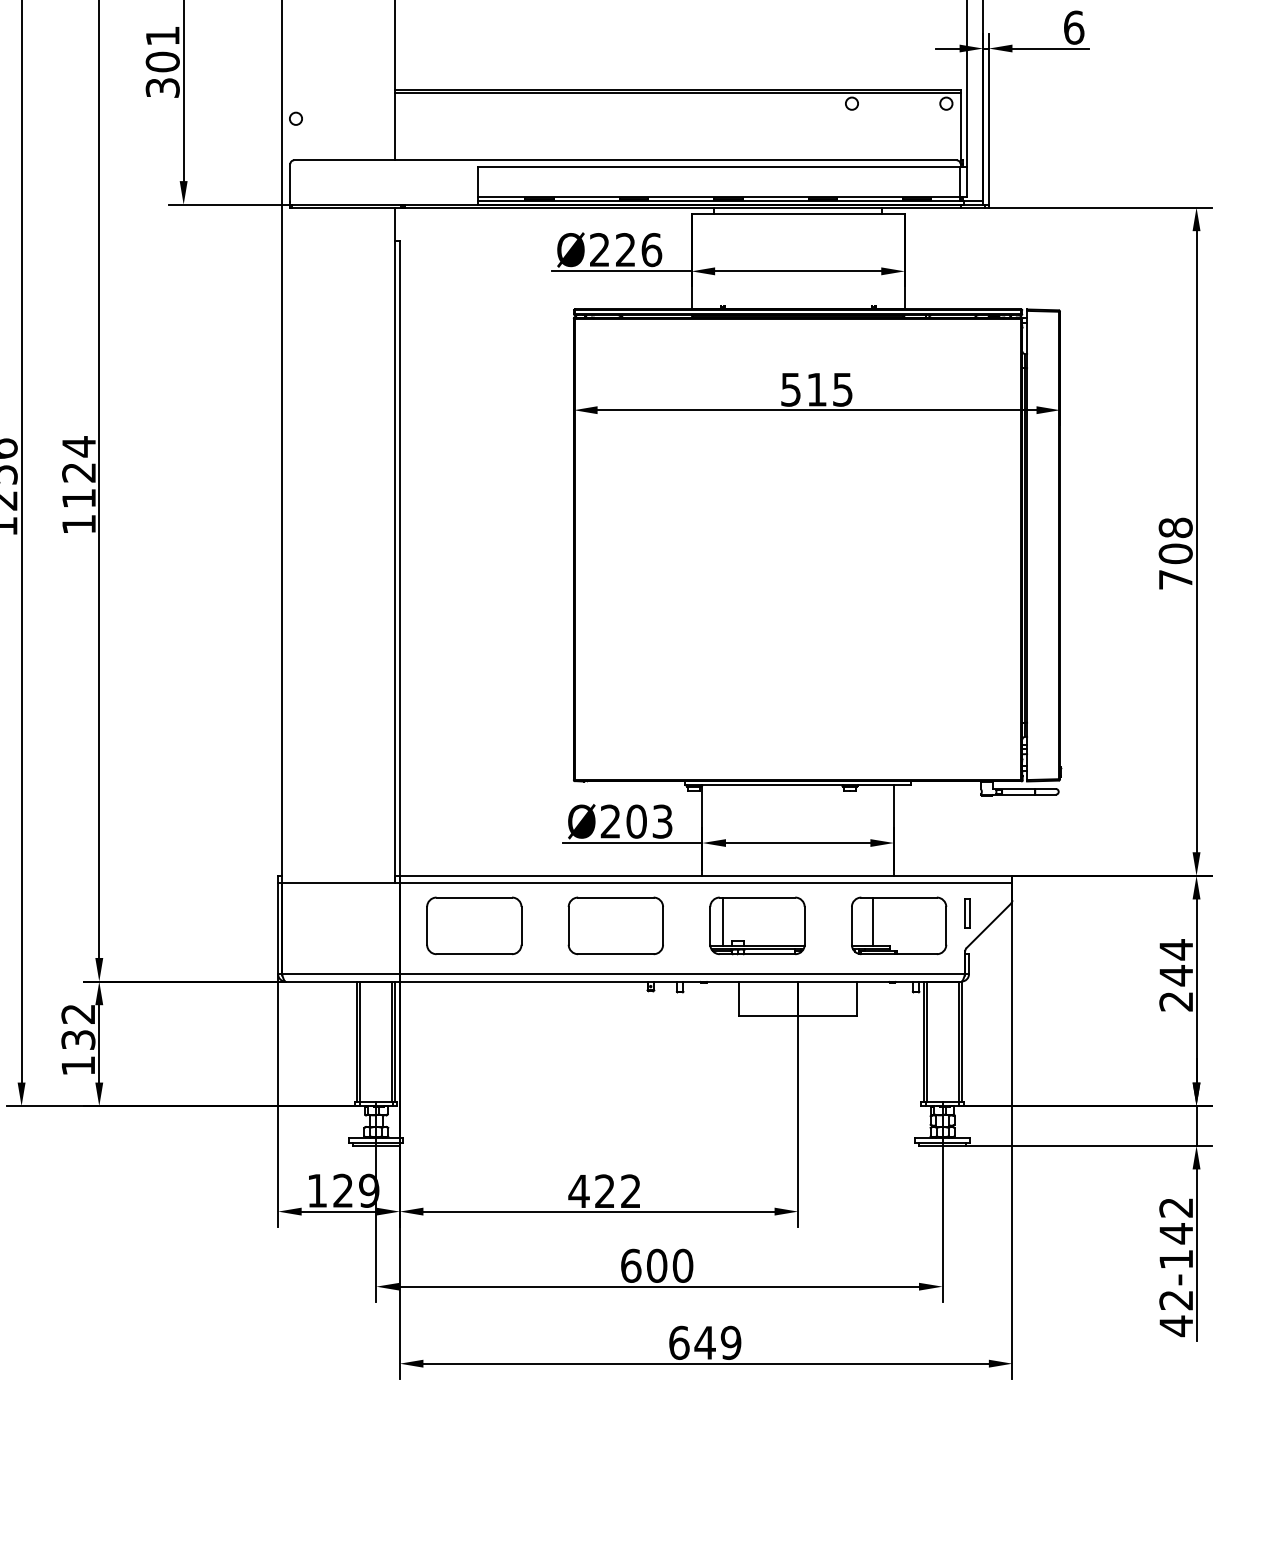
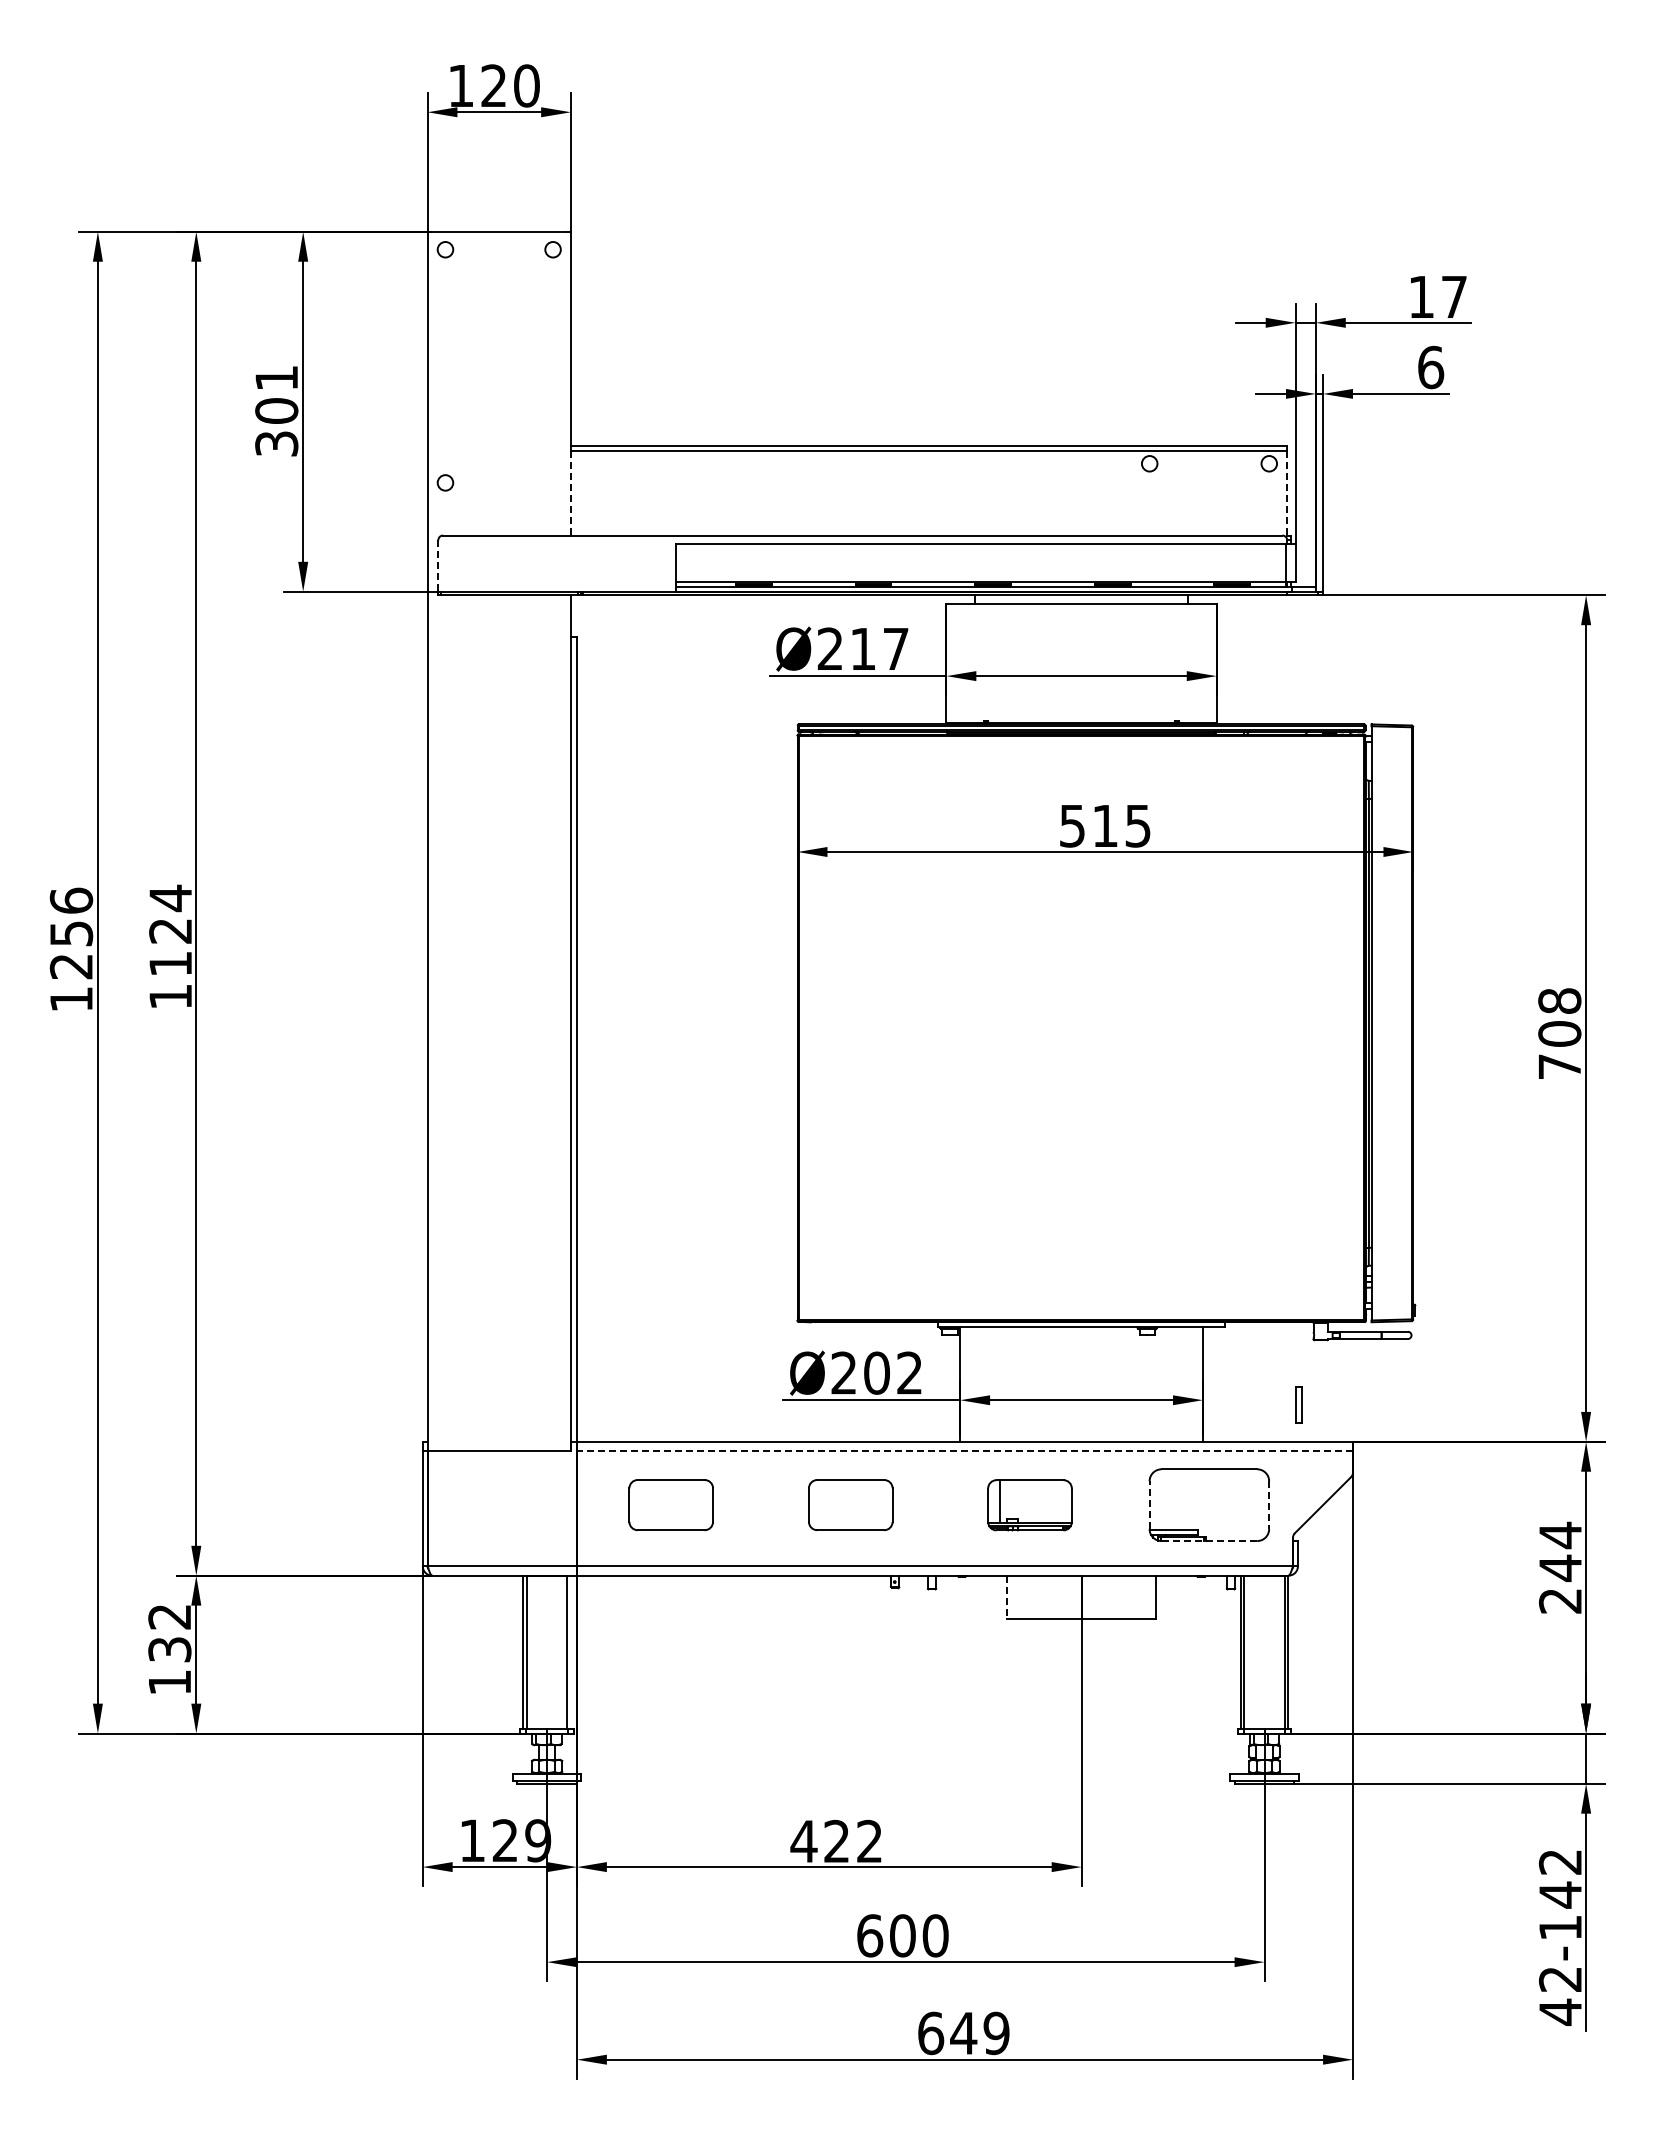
line: (395, 127) -> (571, 493), solid -> dashed
line: (960, 128) -> (1287, 495), solid -> dashed
line: (290, 183) -> (438, 564), solid -> dashed
text: (638, 249) -> (879, 648), Ø226 -> Ø217
text: (662, 821) -> (909, 1372), Ø203 -> Ø202
line: (704, 883) -> (962, 1451), solid -> dashed
part: (967, 913) -> (1298, 1404), moved
line: (873, 921) -> (1176, 1499), removed
part: (473, 925) -> (670, 1504), size x0.7
part: (615, 925) -> (850, 1504), size x0.7
part: (757, 926) -> (1029, 1505), size x0.7
line: (851, 926) -> (1149, 1505), solid -> dashed
line: (946, 926) -> (1269, 1505), solid -> dashed
line: (899, 954) -> (1209, 1541), solid -> dashed
line: (738, 998) -> (1006, 1597), solid -> dashed
line: (395, 1041) -> (571, 1651), removed

